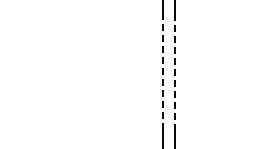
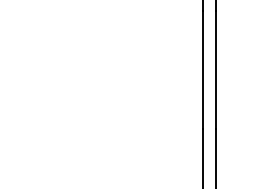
line: (175, 71) -> (216, 69), dashed -> solid
line: (162, 72) -> (203, 70), dashed -> solid

